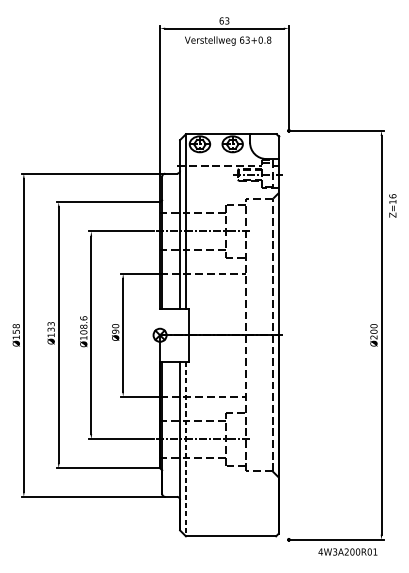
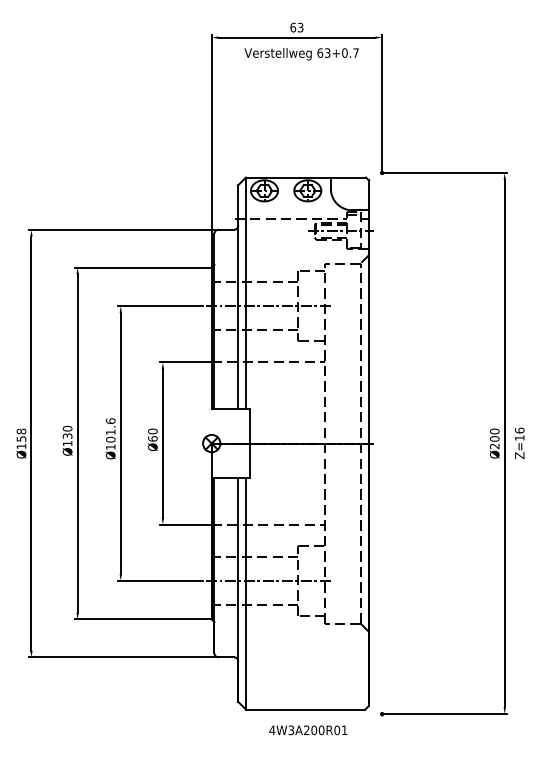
text: (268, 39) -> (355, 52), 63+0.8 -> 63+0.7
text: (392, 205) -> (519, 442), moved
text: (51, 323) -> (67, 428), Ø133 -> Ø130
text: (83, 326) -> (110, 432), Ø108.6 -> Ø101.6
text: (115, 331) -> (152, 438), Ø90 -> Ø60
line: (185, 448) -> (245, 593), dashed -> solid
text: (348, 552) -> (308, 730), moved

